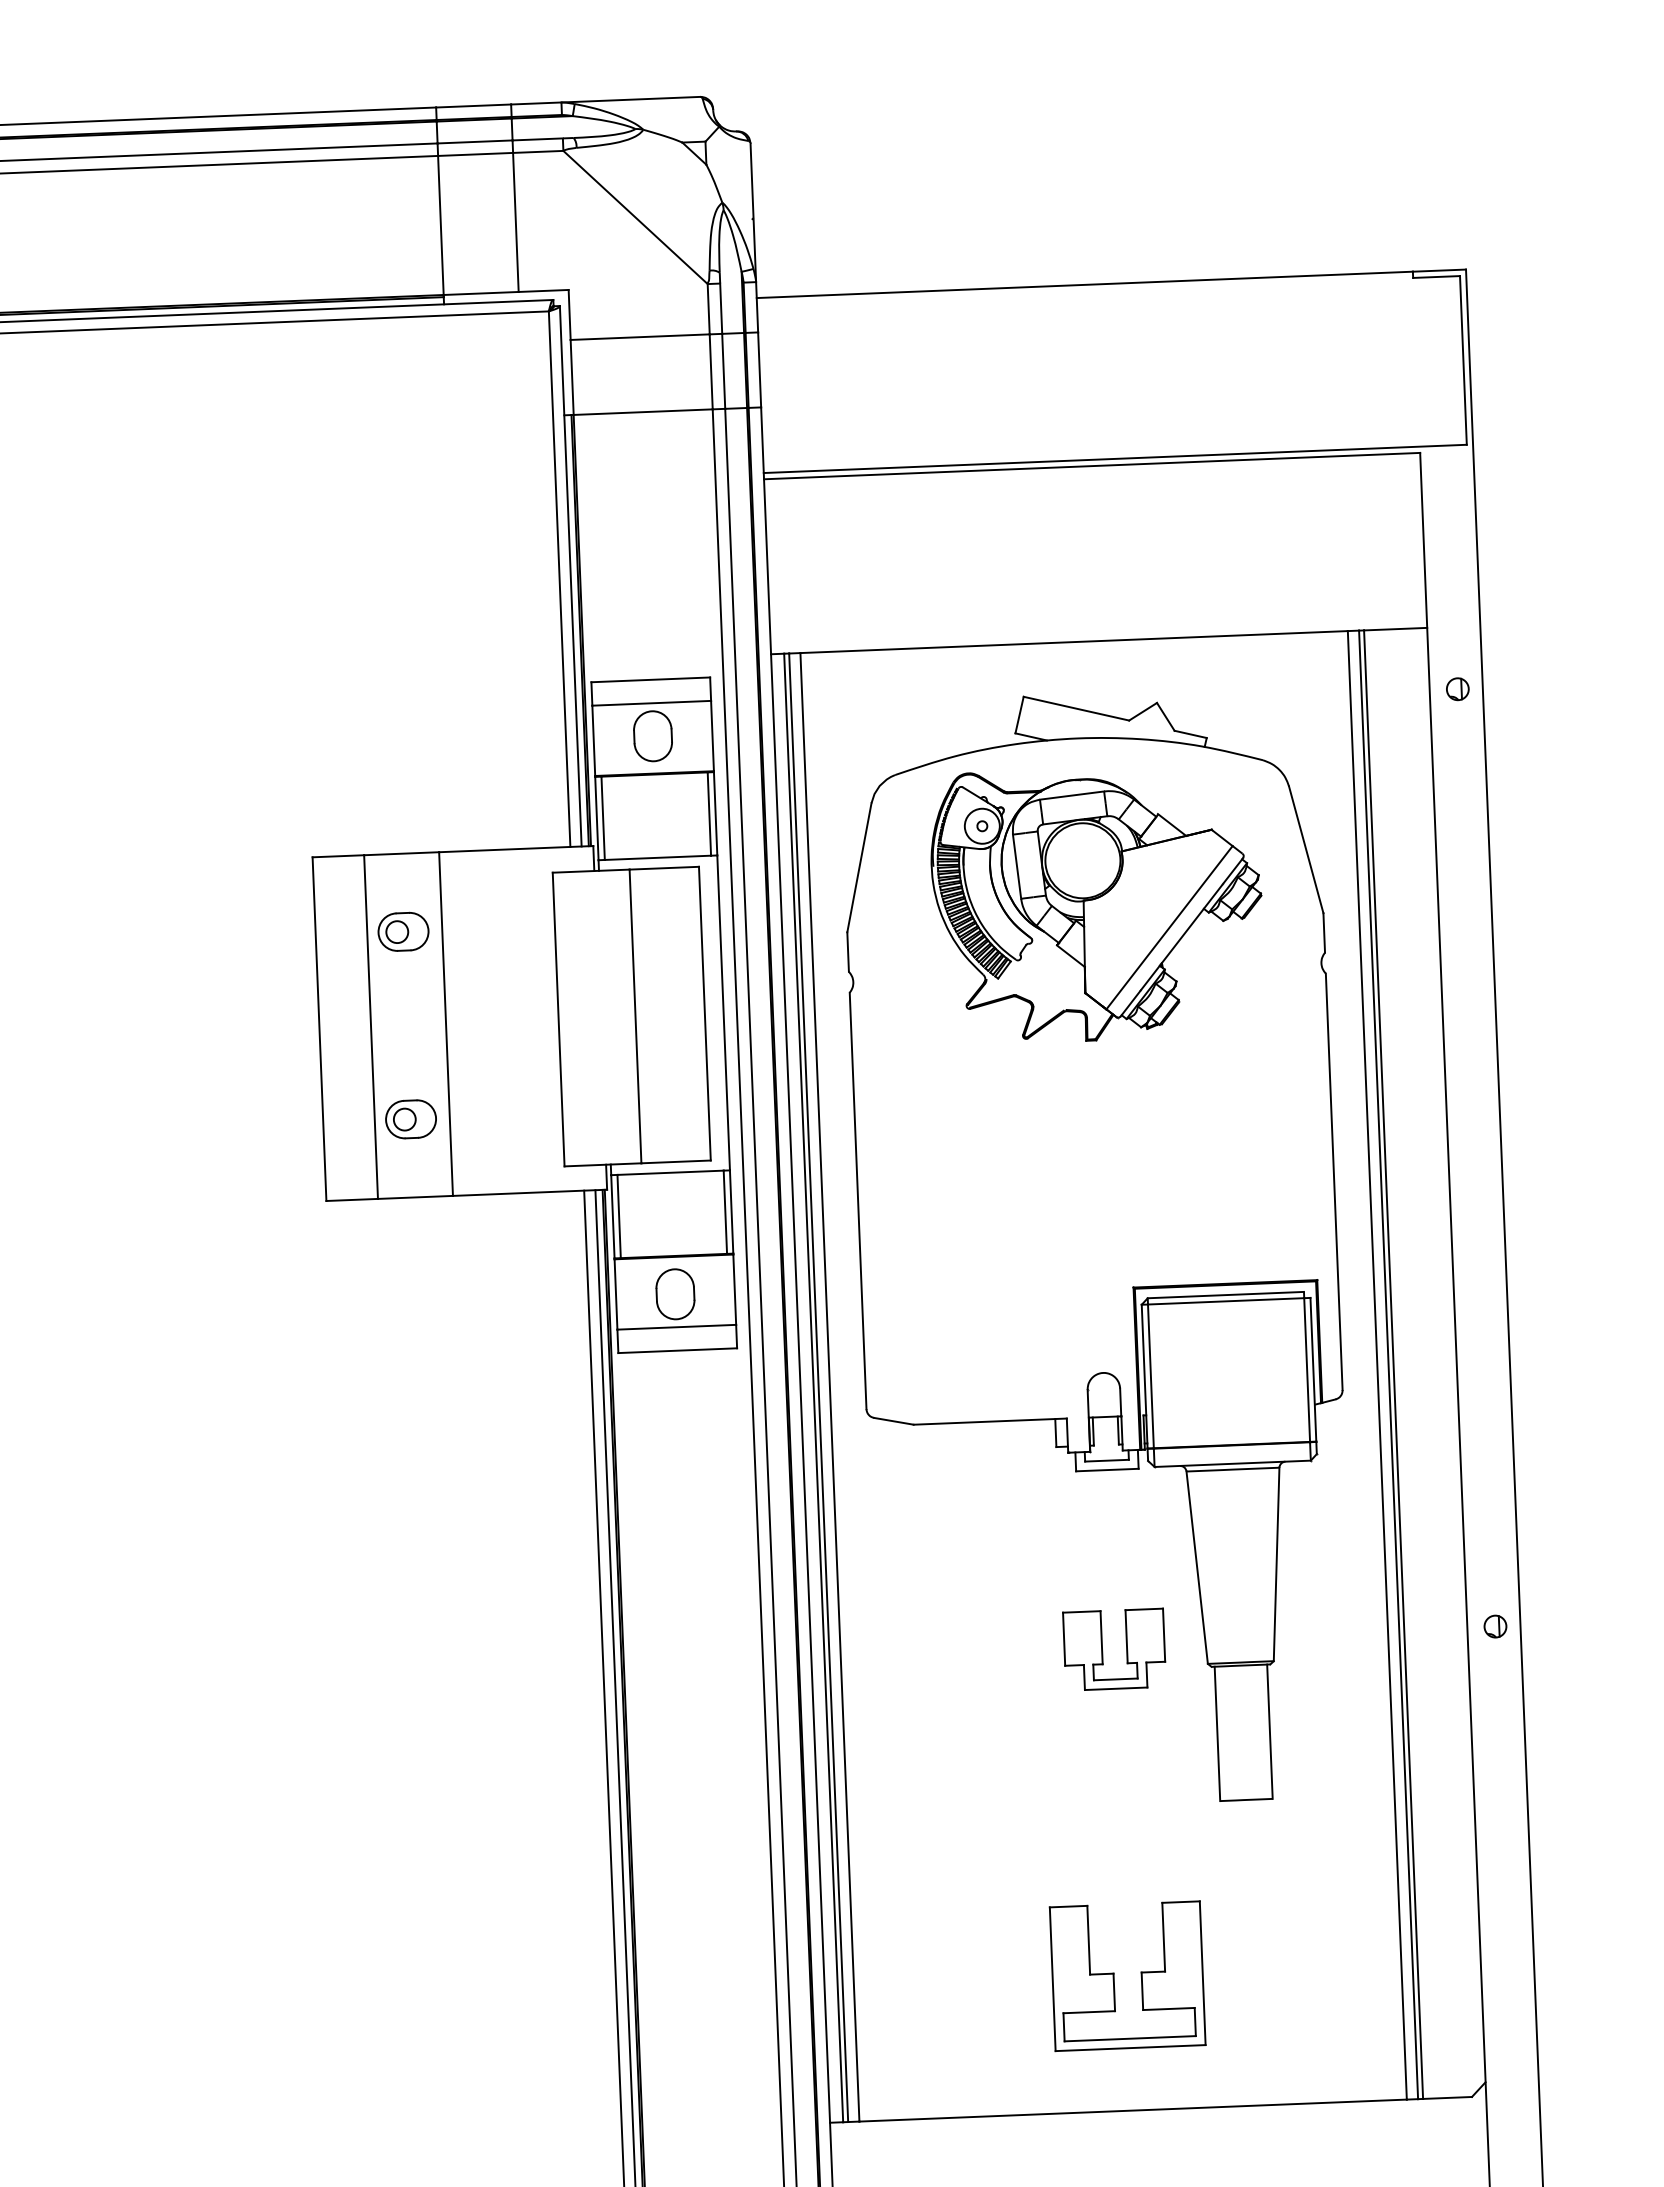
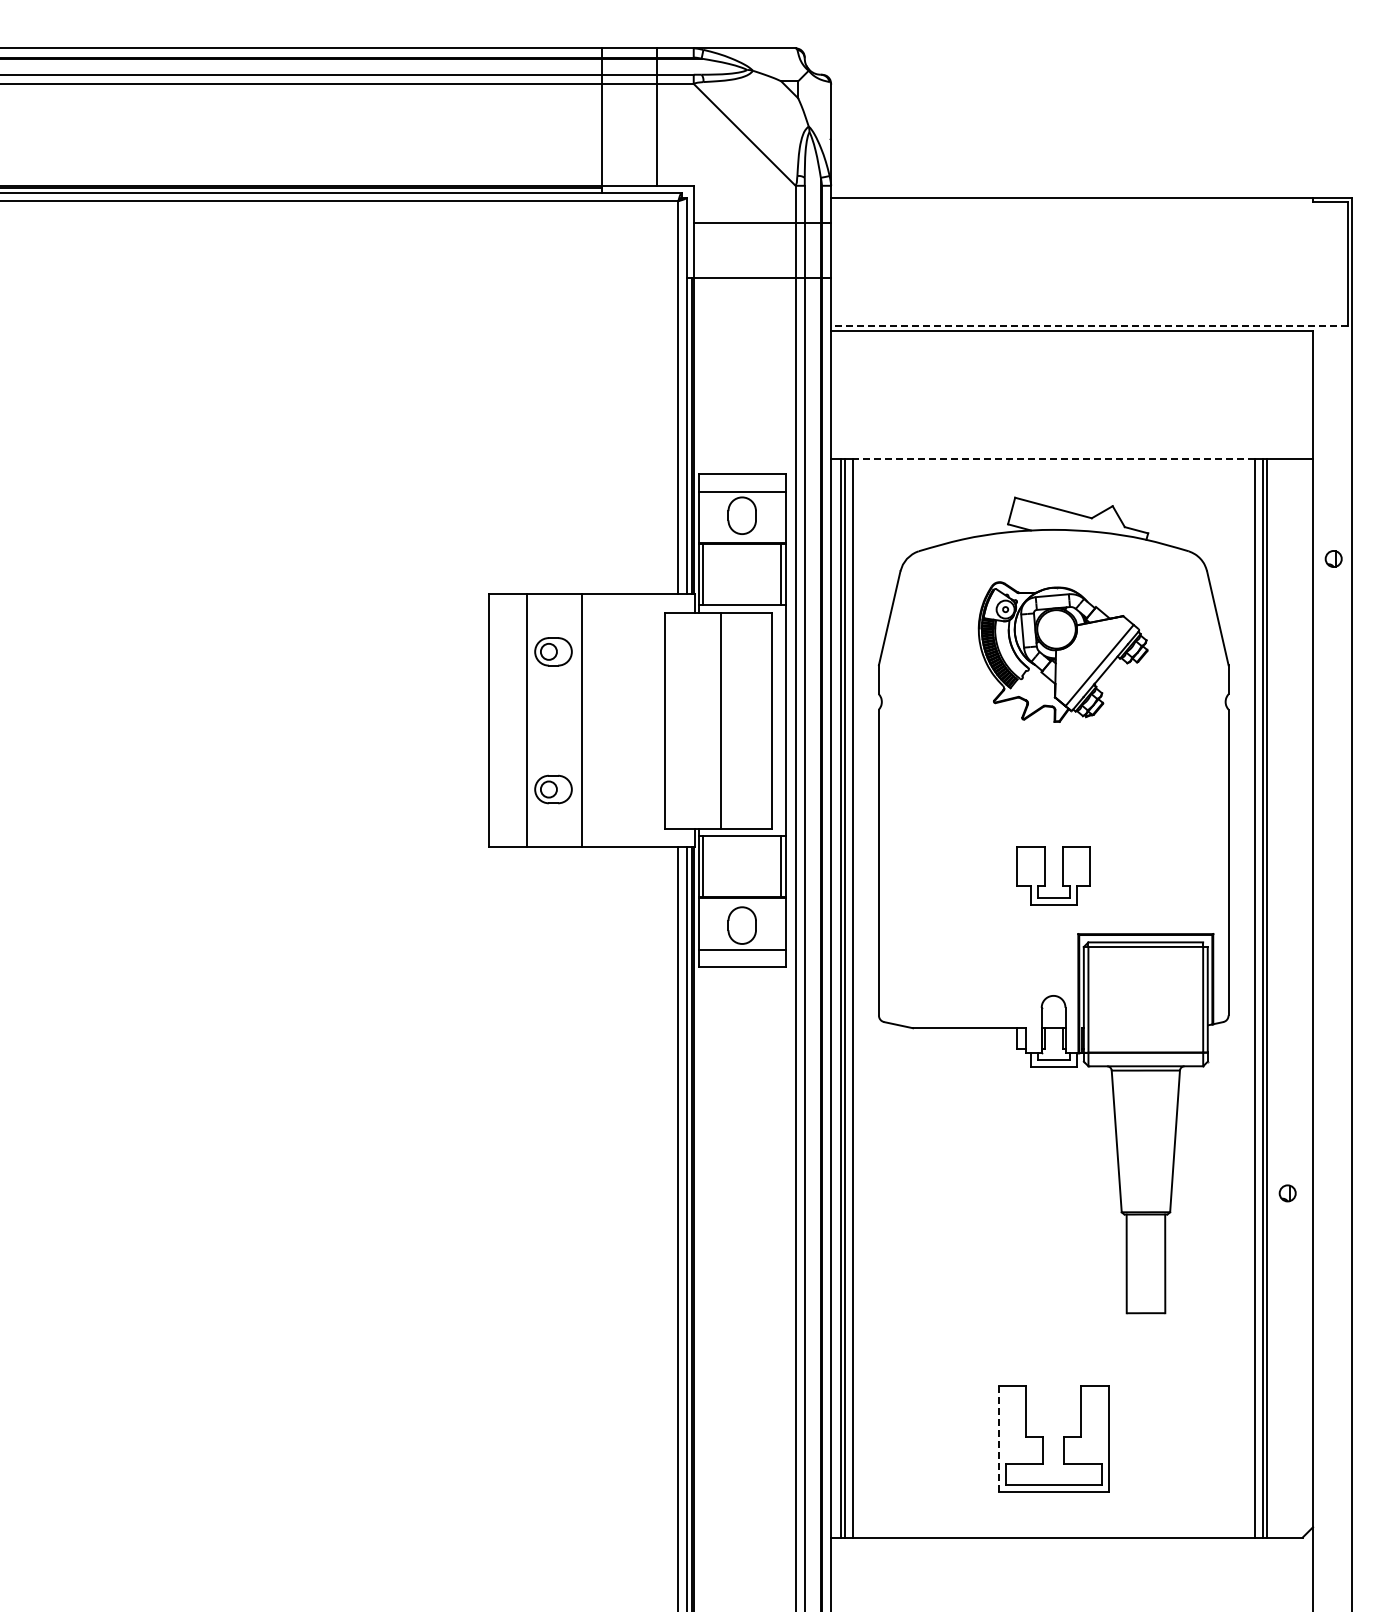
line: (1114, 459) -> (1088, 326), solid -> dashed
line: (1073, 642) -> (1053, 459), solid -> dashed
part: (1457, 688) -> (1333, 558), moved
part: (1096, 903) -> (1062, 651), size x0.7
part: (1495, 1626) -> (1287, 1193), moved
part: (1103, 1649) -> (1045, 875), moved
line: (1052, 1978) -> (998, 1438), solid -> dashed

